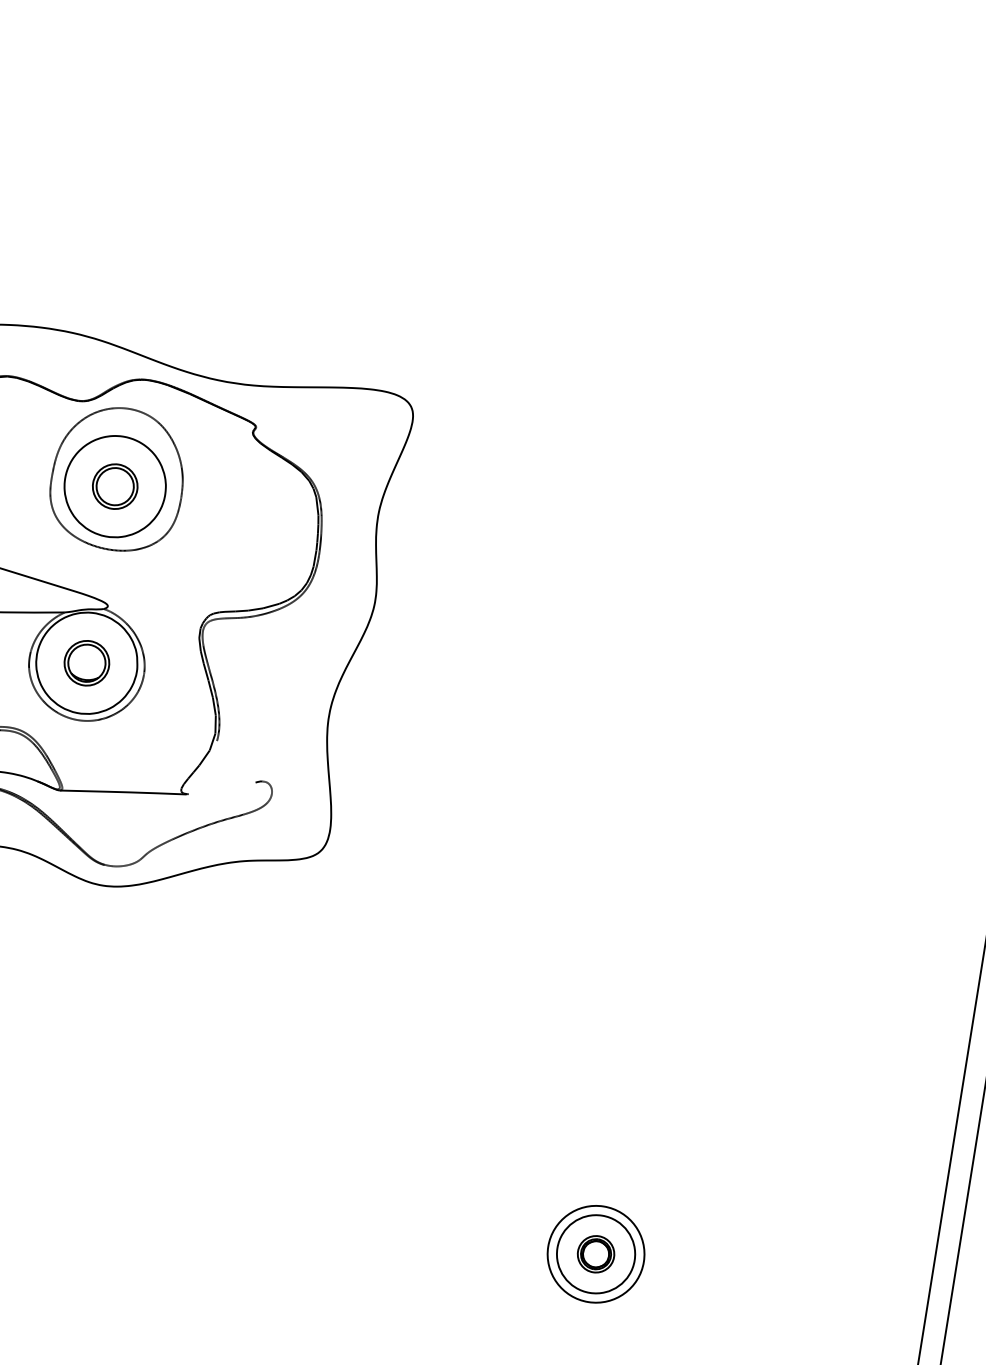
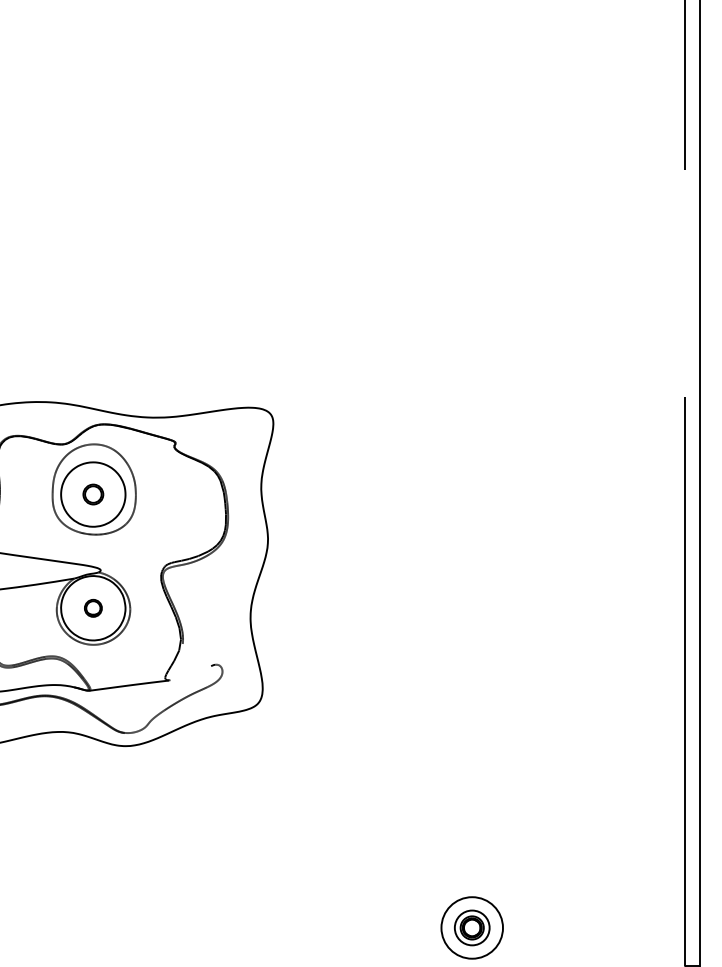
part: (115, 486) -> (93, 494), size x0.7
part: (87, 663) -> (93, 608), size x0.6
circle: (596, 1253) -> (472, 927), size x0.7

